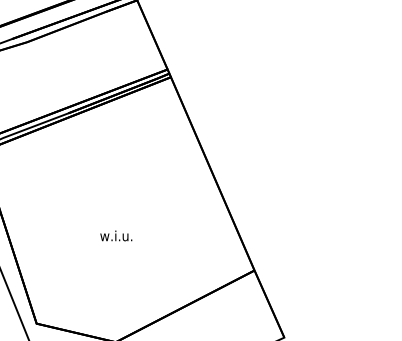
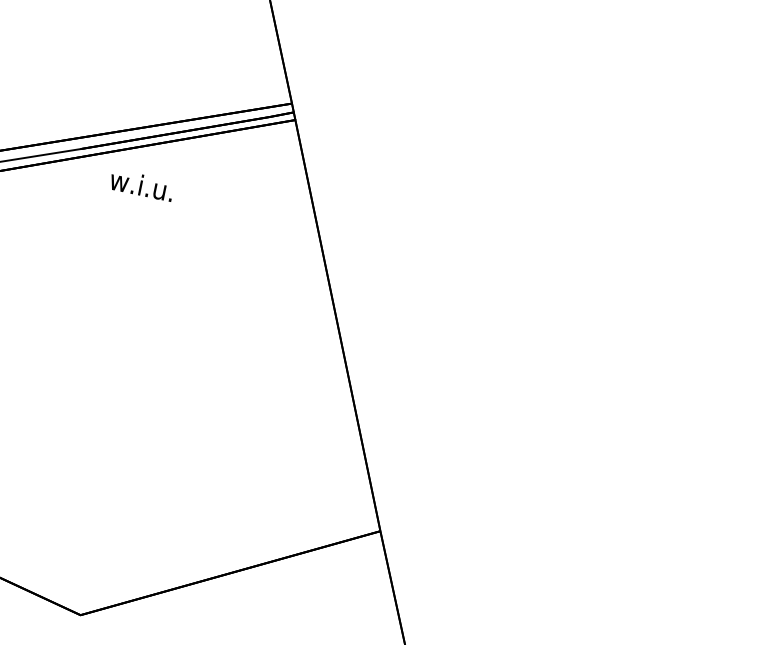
text: (116, 235) -> (142, 184), moved

